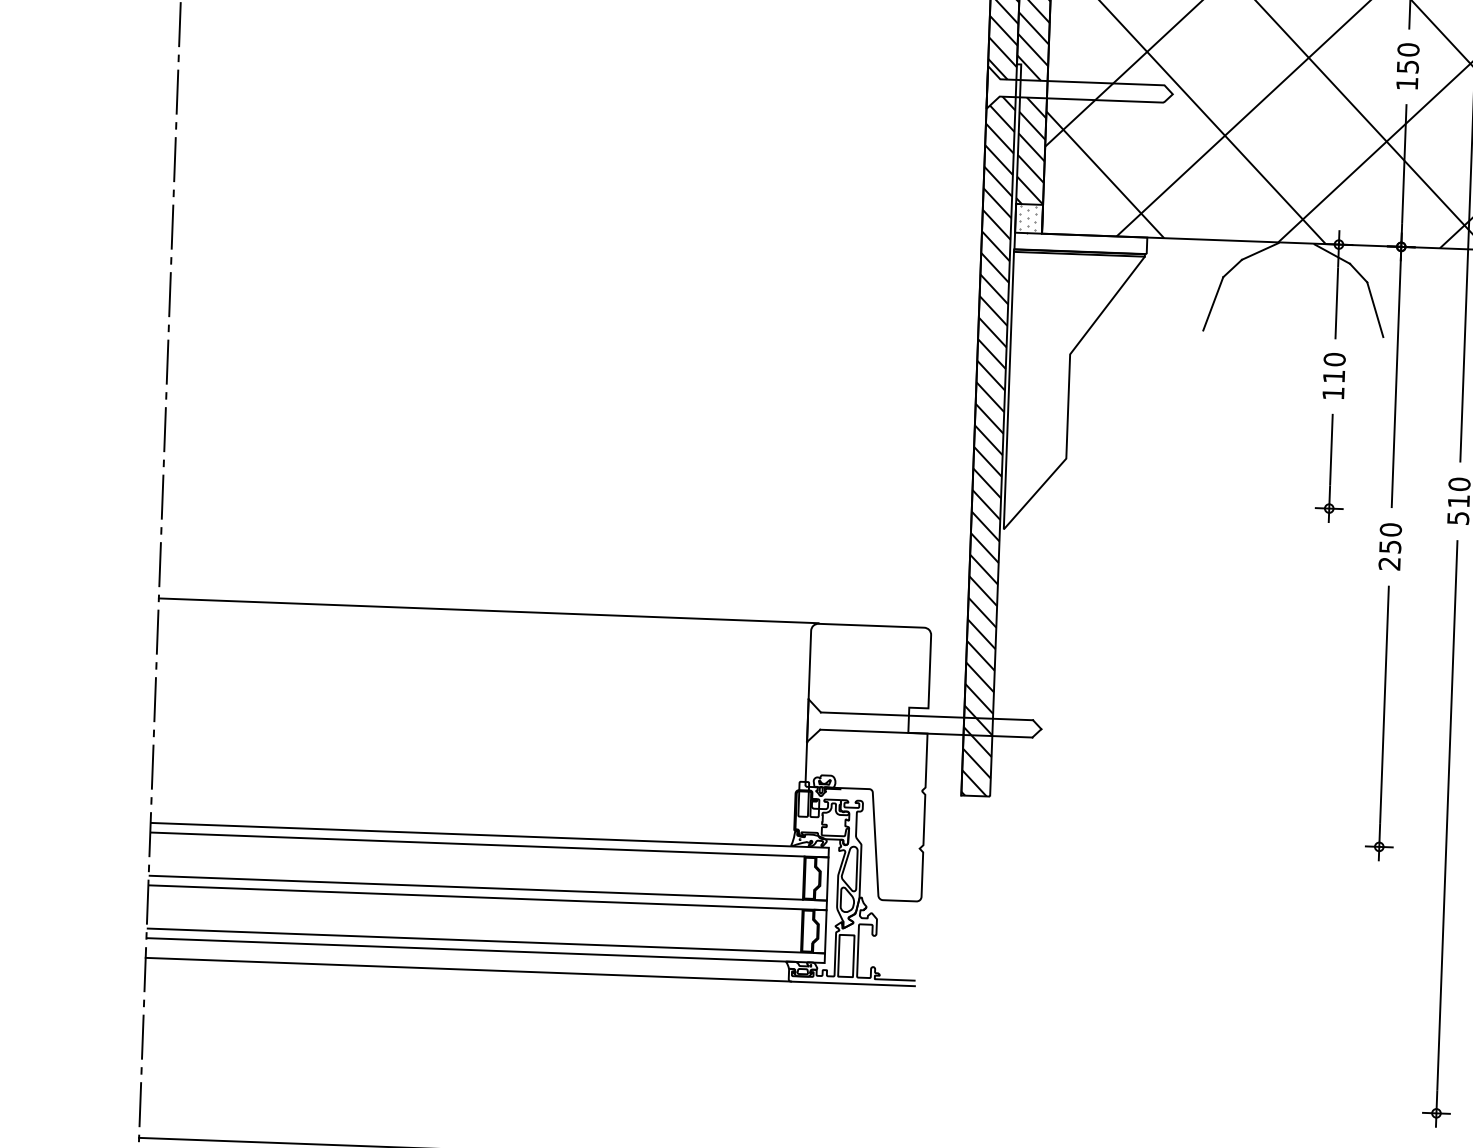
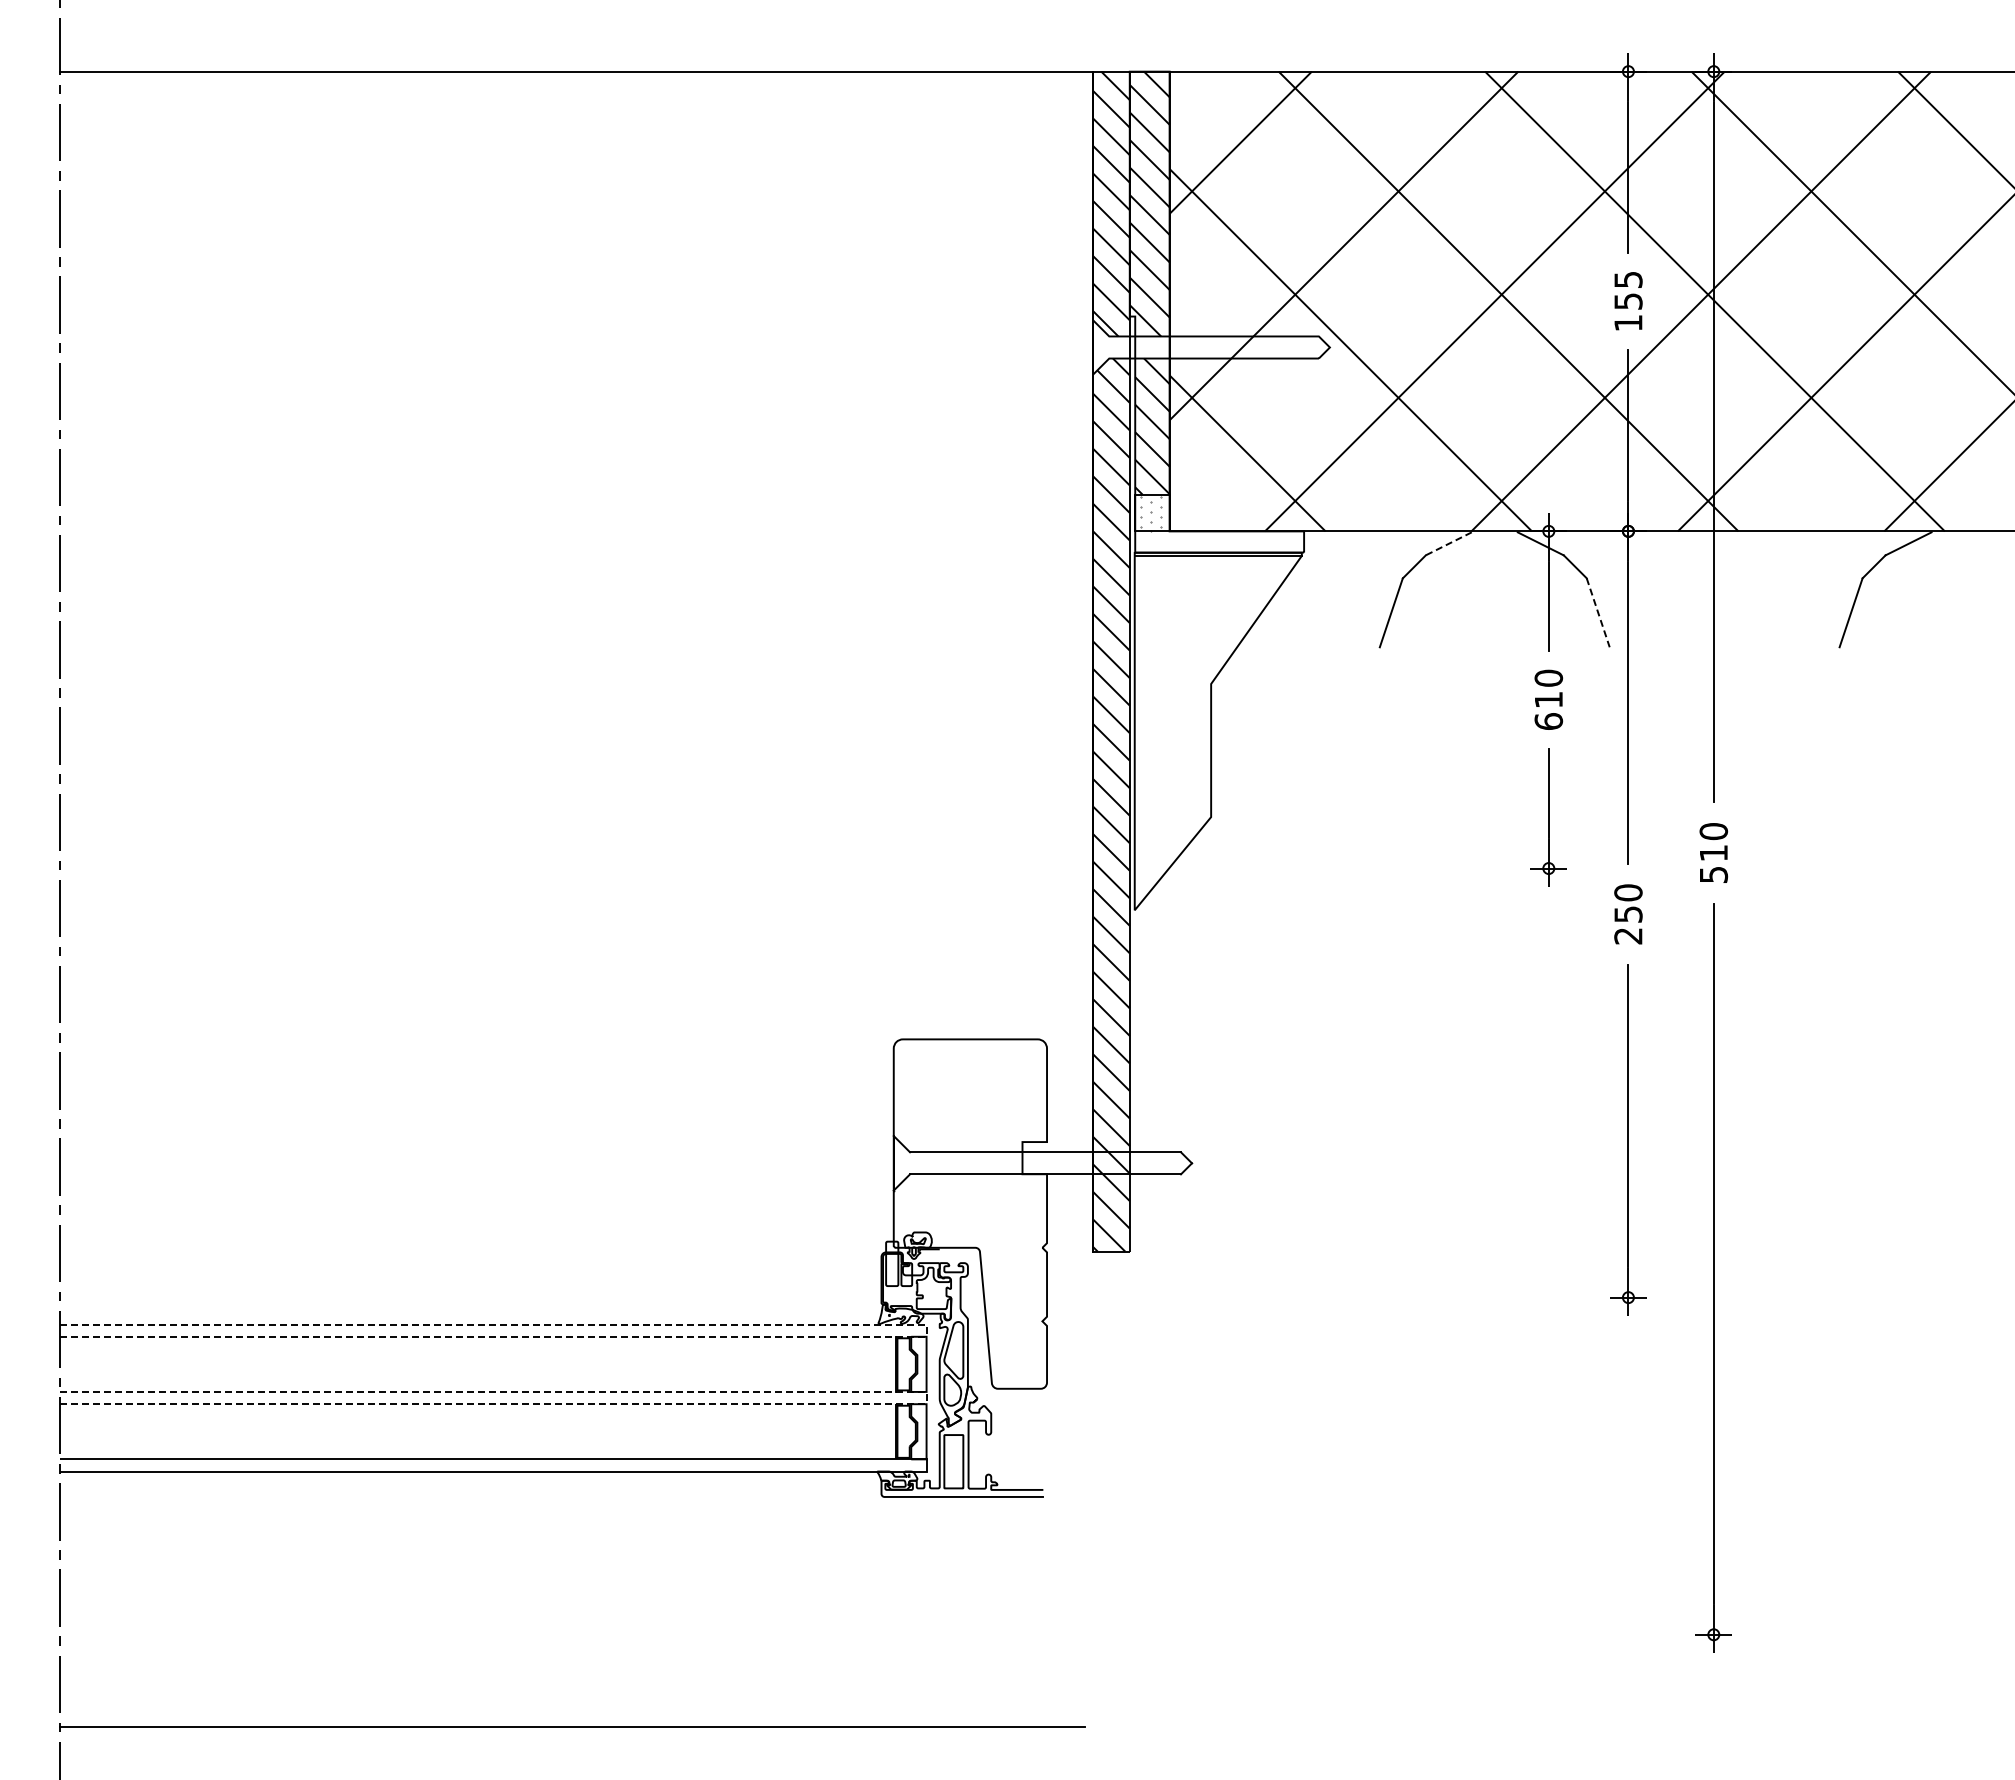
text: (1408, 49) -> (1628, 279), 150 -> 155
line: (1260, 251) -> (1448, 543), solid -> dashed
line: (1375, 310) -> (1598, 613), solid -> dashed
text: (1333, 393) -> (1548, 721), 110 -> 610
line: (488, 610) -> (481, 1037), removed
line: (828, 853) -> (926, 1331), solid -> dashed
line: (826, 904) -> (926, 1397), solid -> dashed
line: (468, 969) -> (472, 1496), removed

